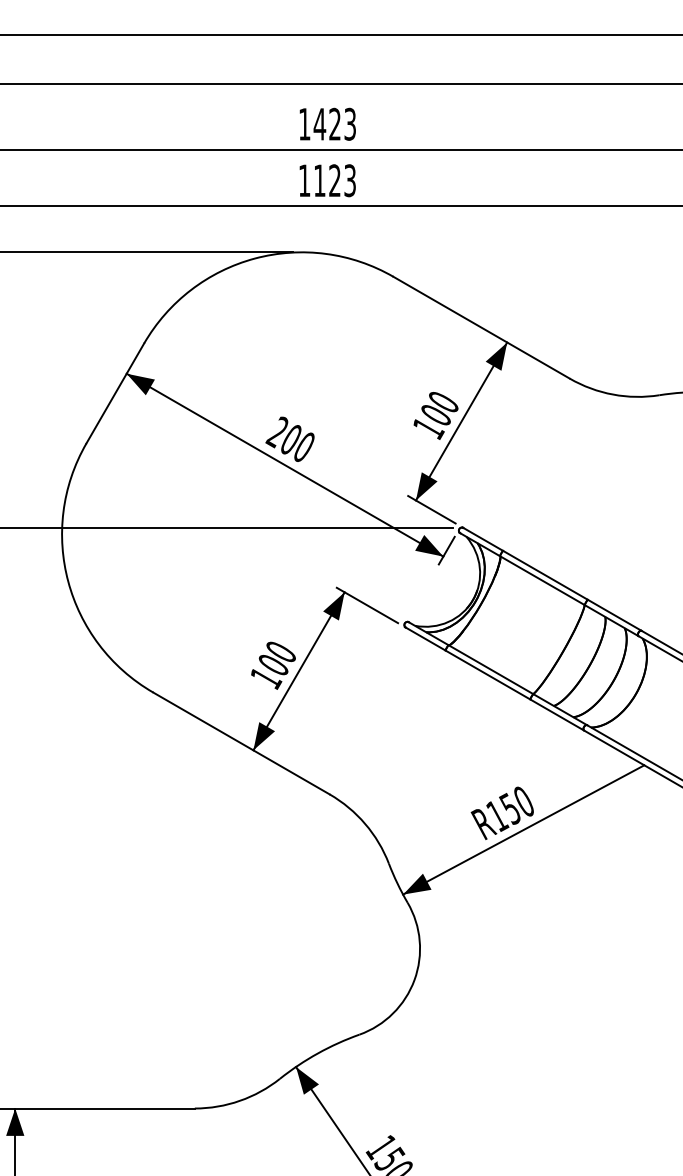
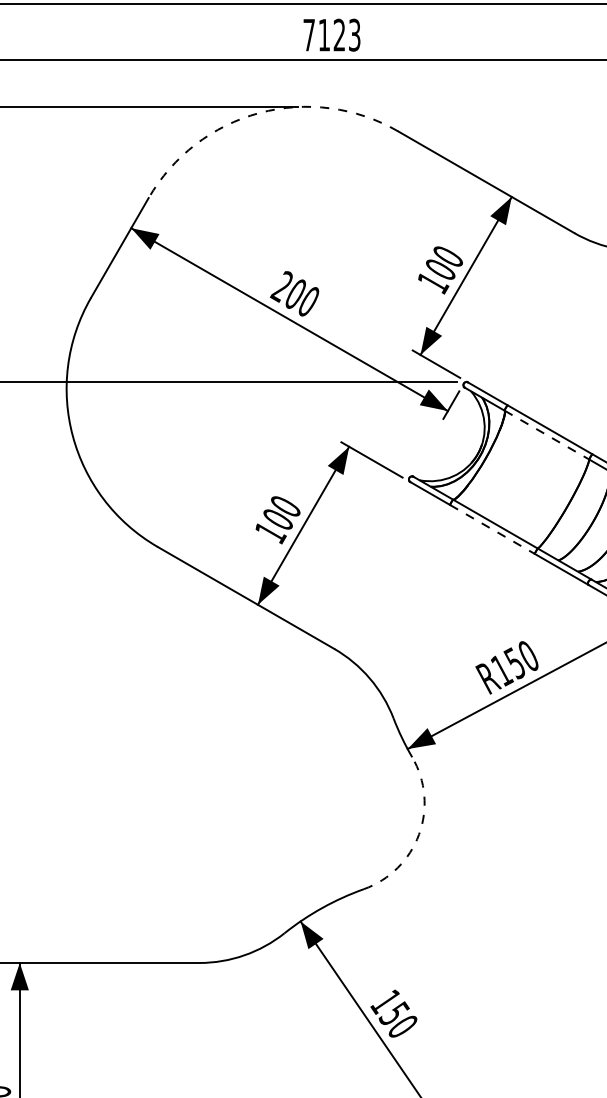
text: (304, 180) -> (309, 34), 1123 -> 7123
arc: (254, 258) -> (259, 112), solid -> dashed
line: (542, 580) -> (547, 434), solid -> dashed
line: (487, 675) -> (492, 529), solid -> dashed
arc: (414, 980) -> (419, 834), solid -> dashed

